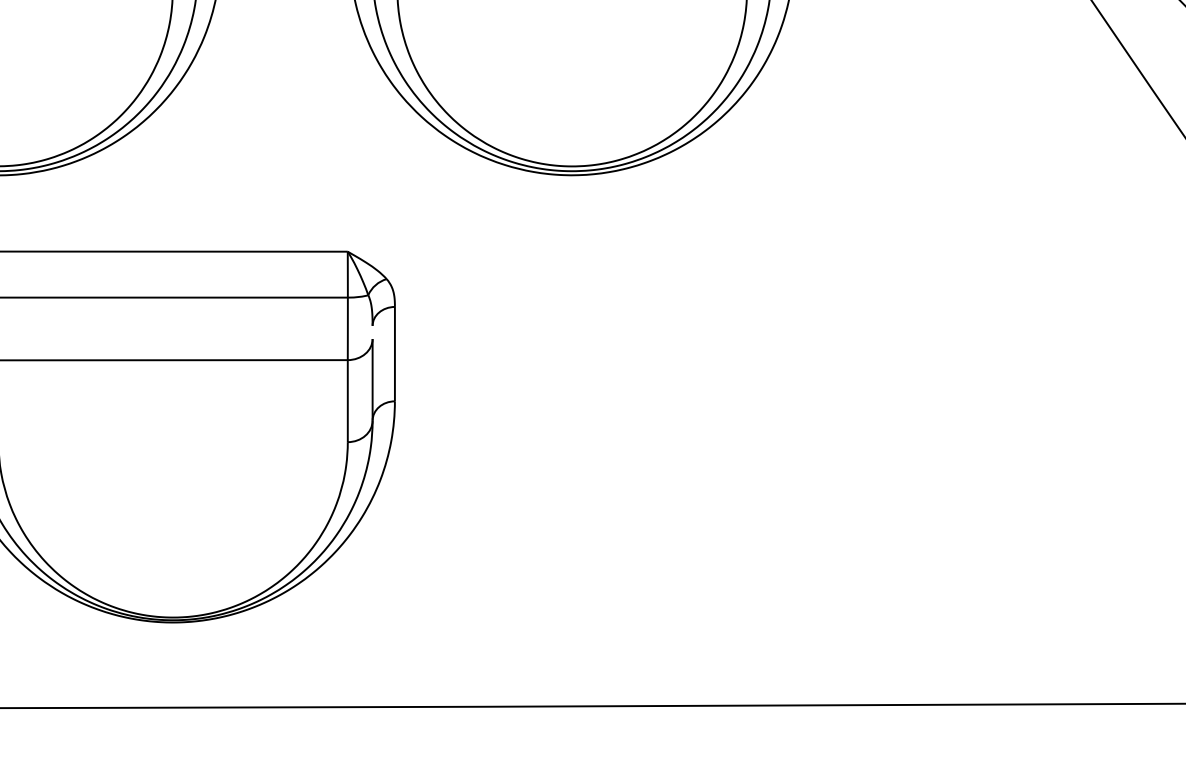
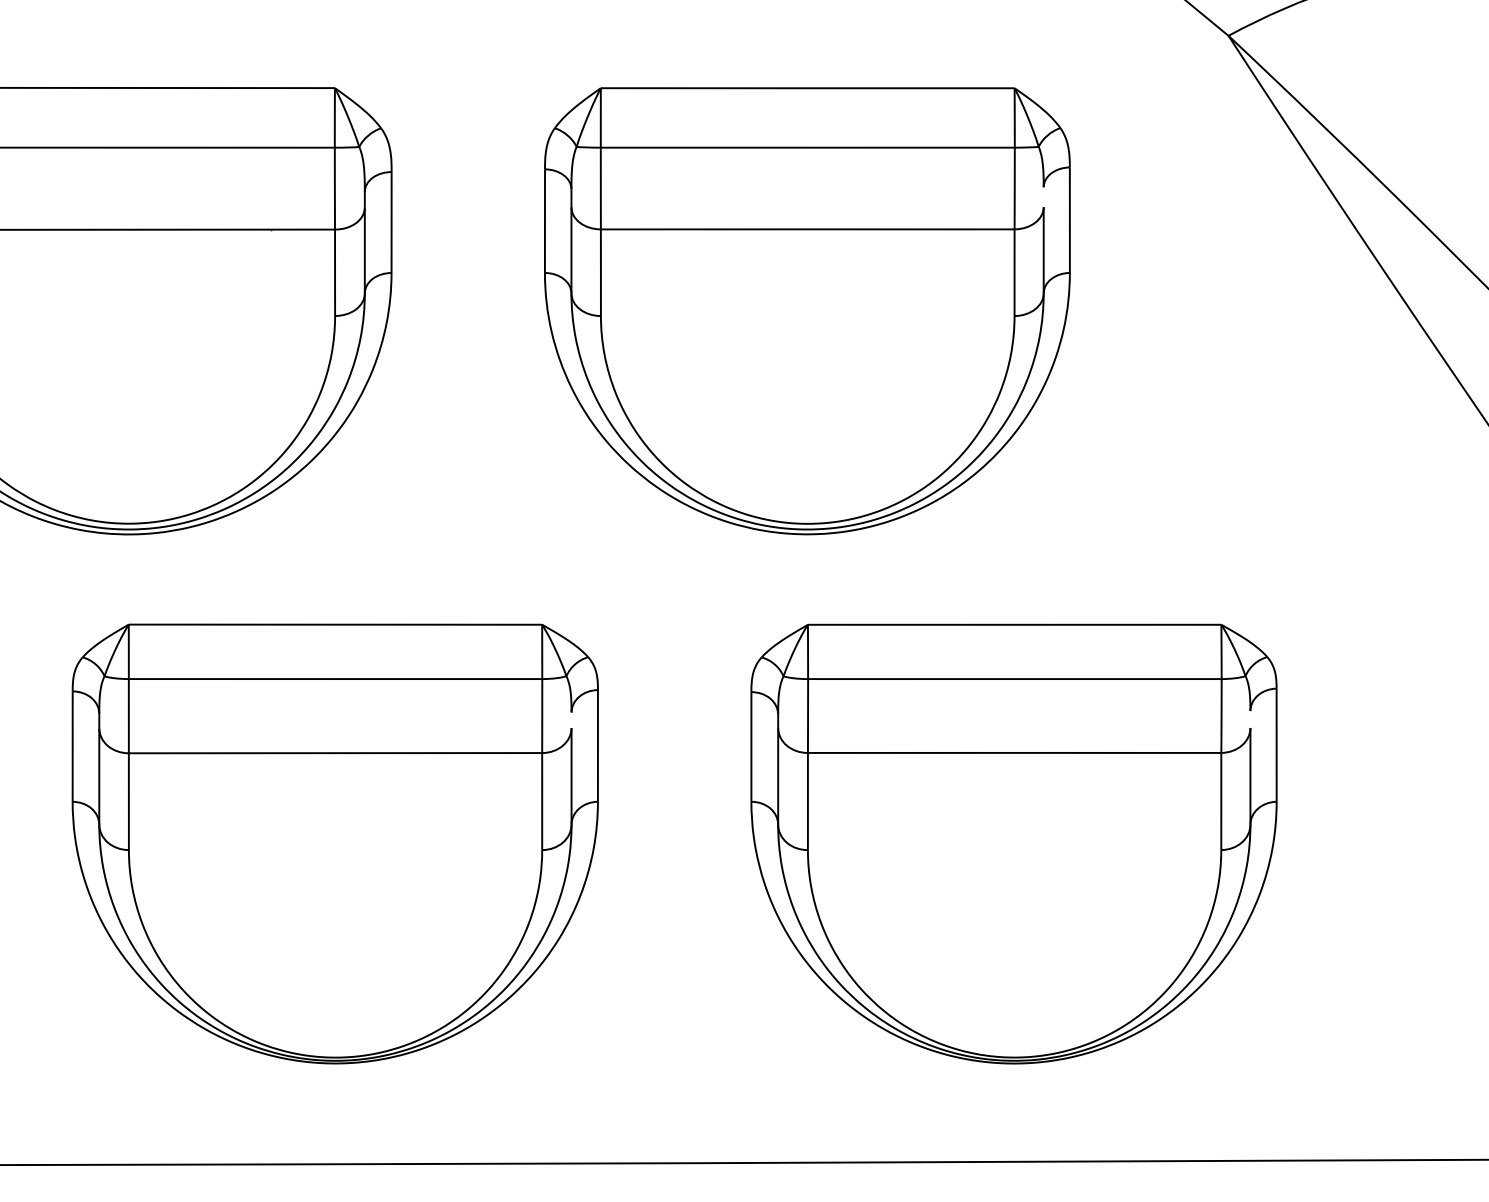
part: (746, 436) -> (1013, 843), added

